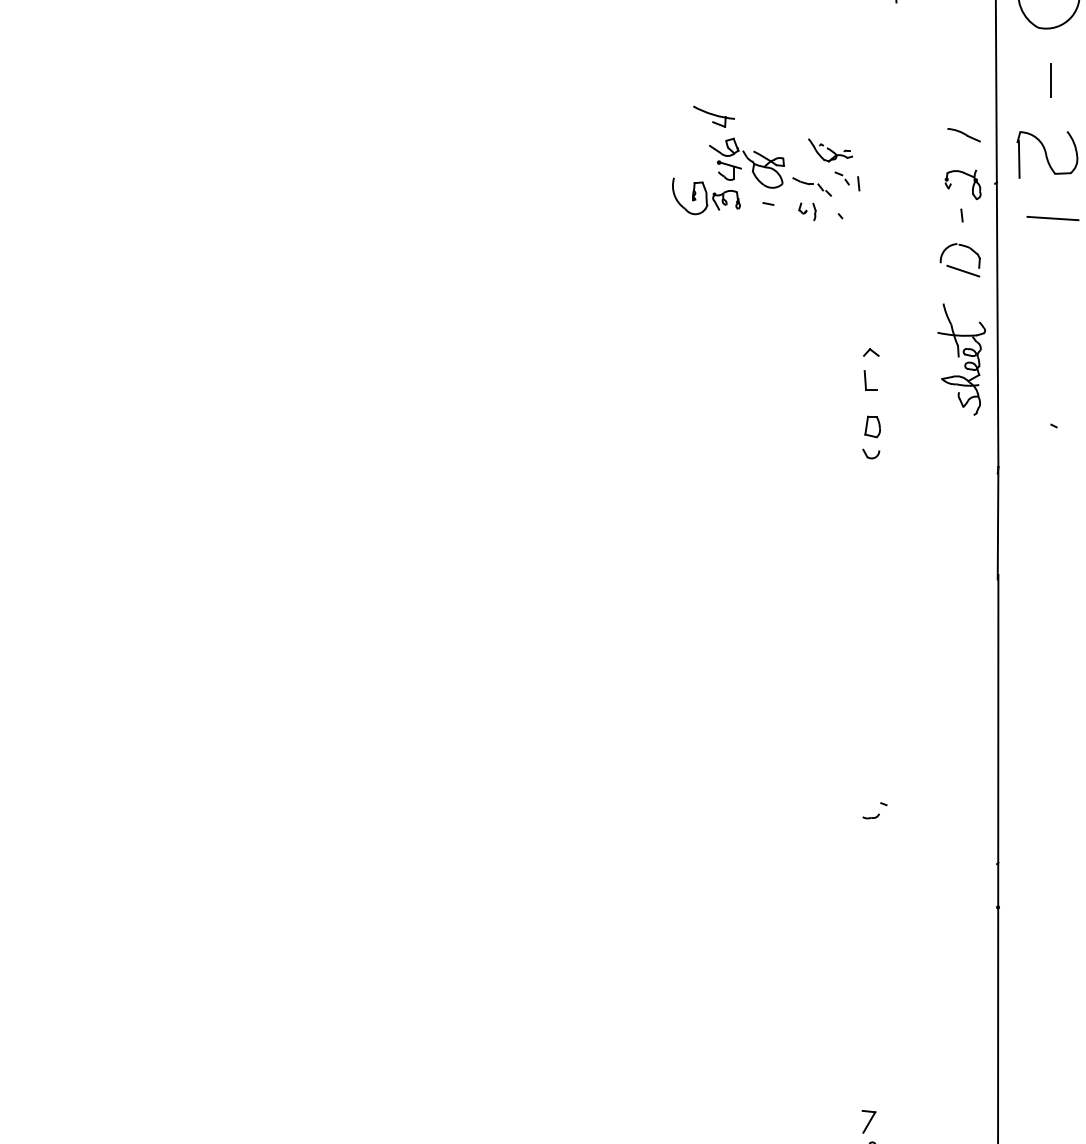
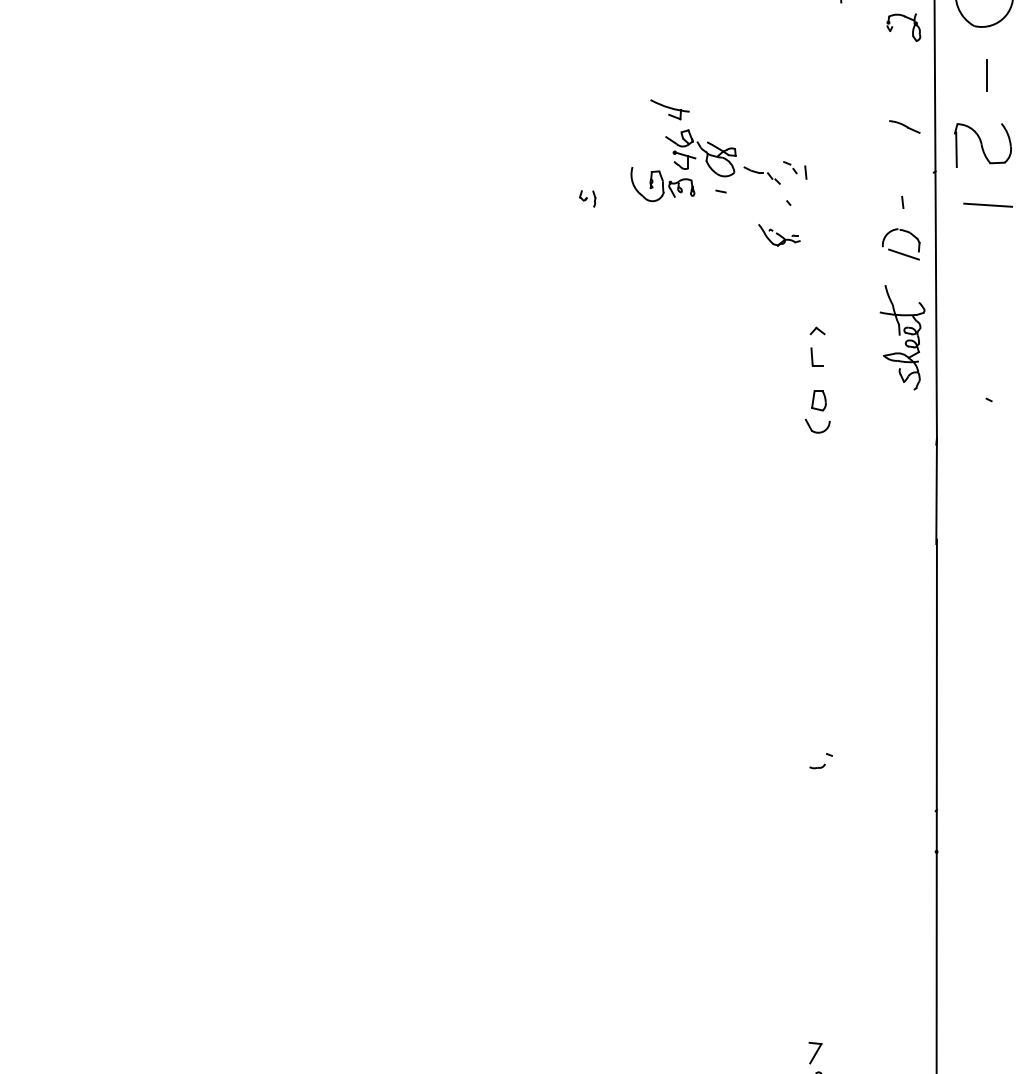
part: (830, 150) -> (779, 235), moved
part: (972, 185) -> (912, 28), moved
part: (807, 211) -> (587, 198), moved
part: (871, 454) -> (817, 426), size x1.6

